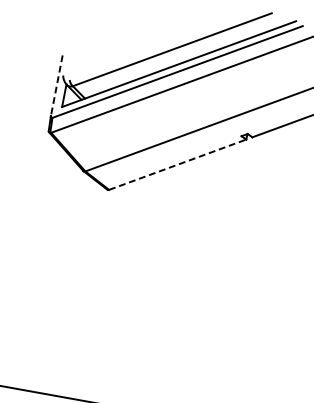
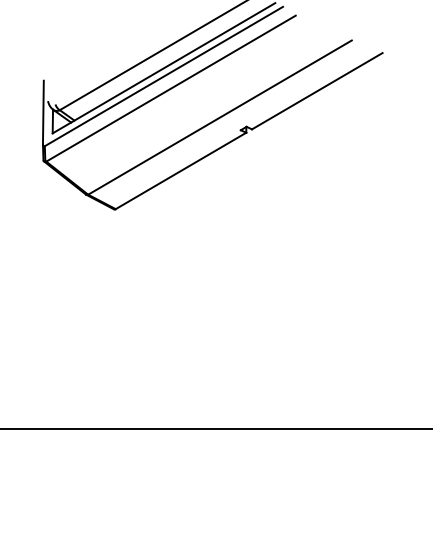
line: (56, 85) -> (43, 112), dashed -> solid
line: (178, 164) -> (181, 170), dashed -> solid

